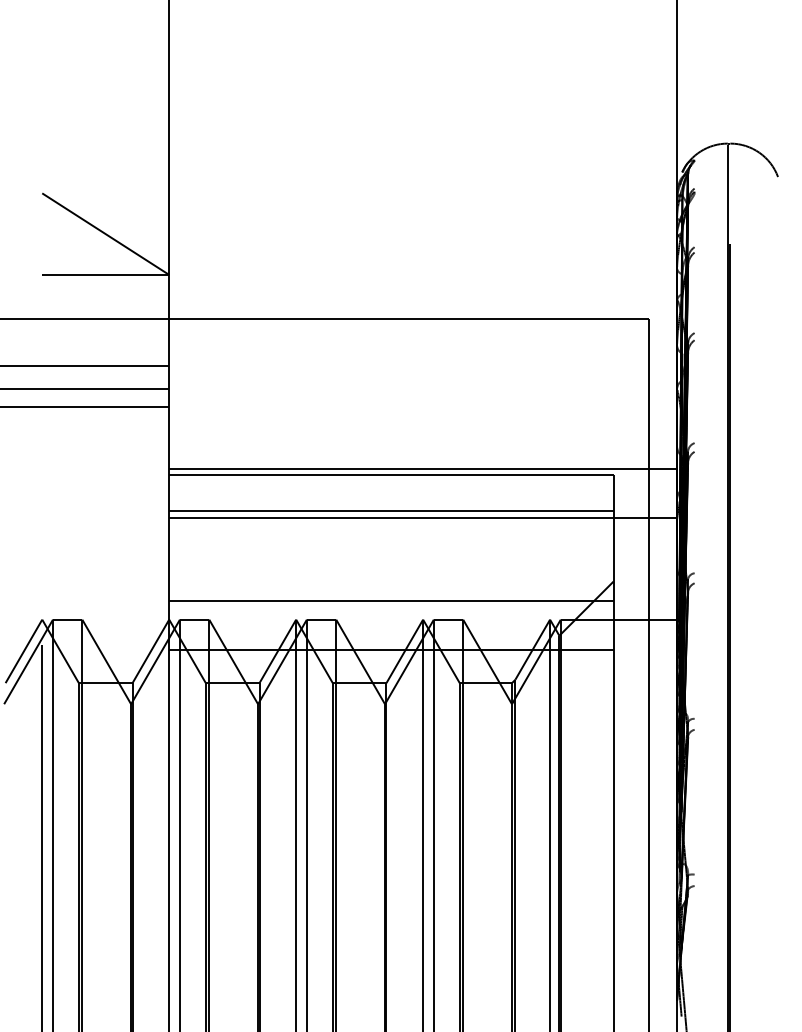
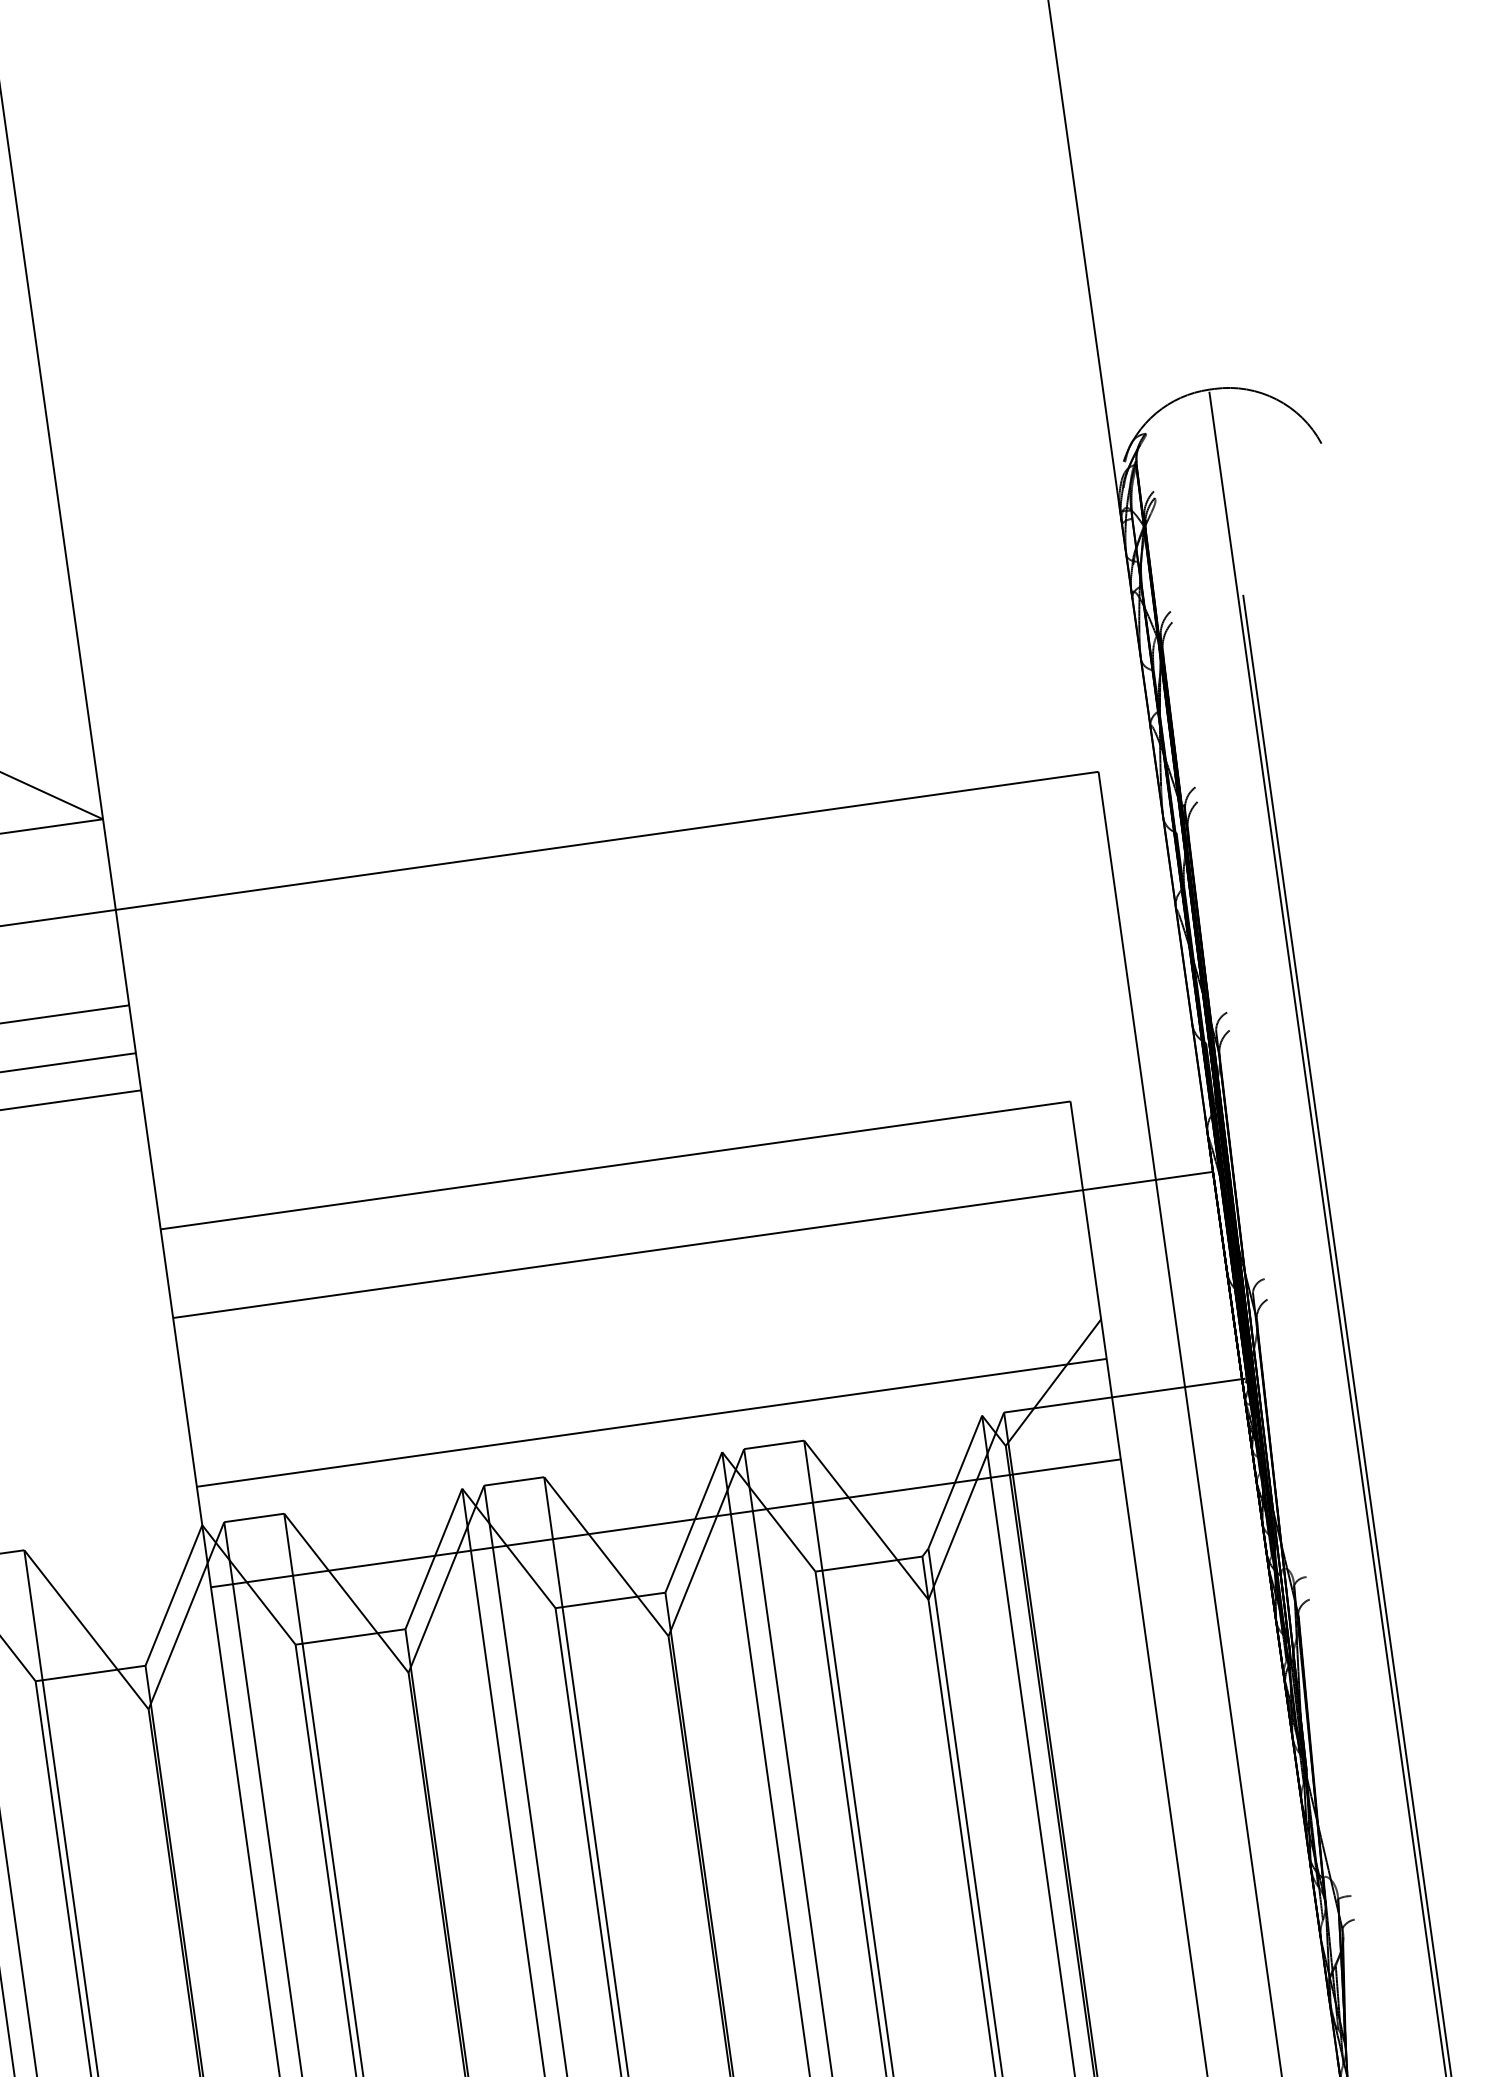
line: (423, 468) -> (679, 1142), removed
line: (391, 511) -> (626, 1239), removed

